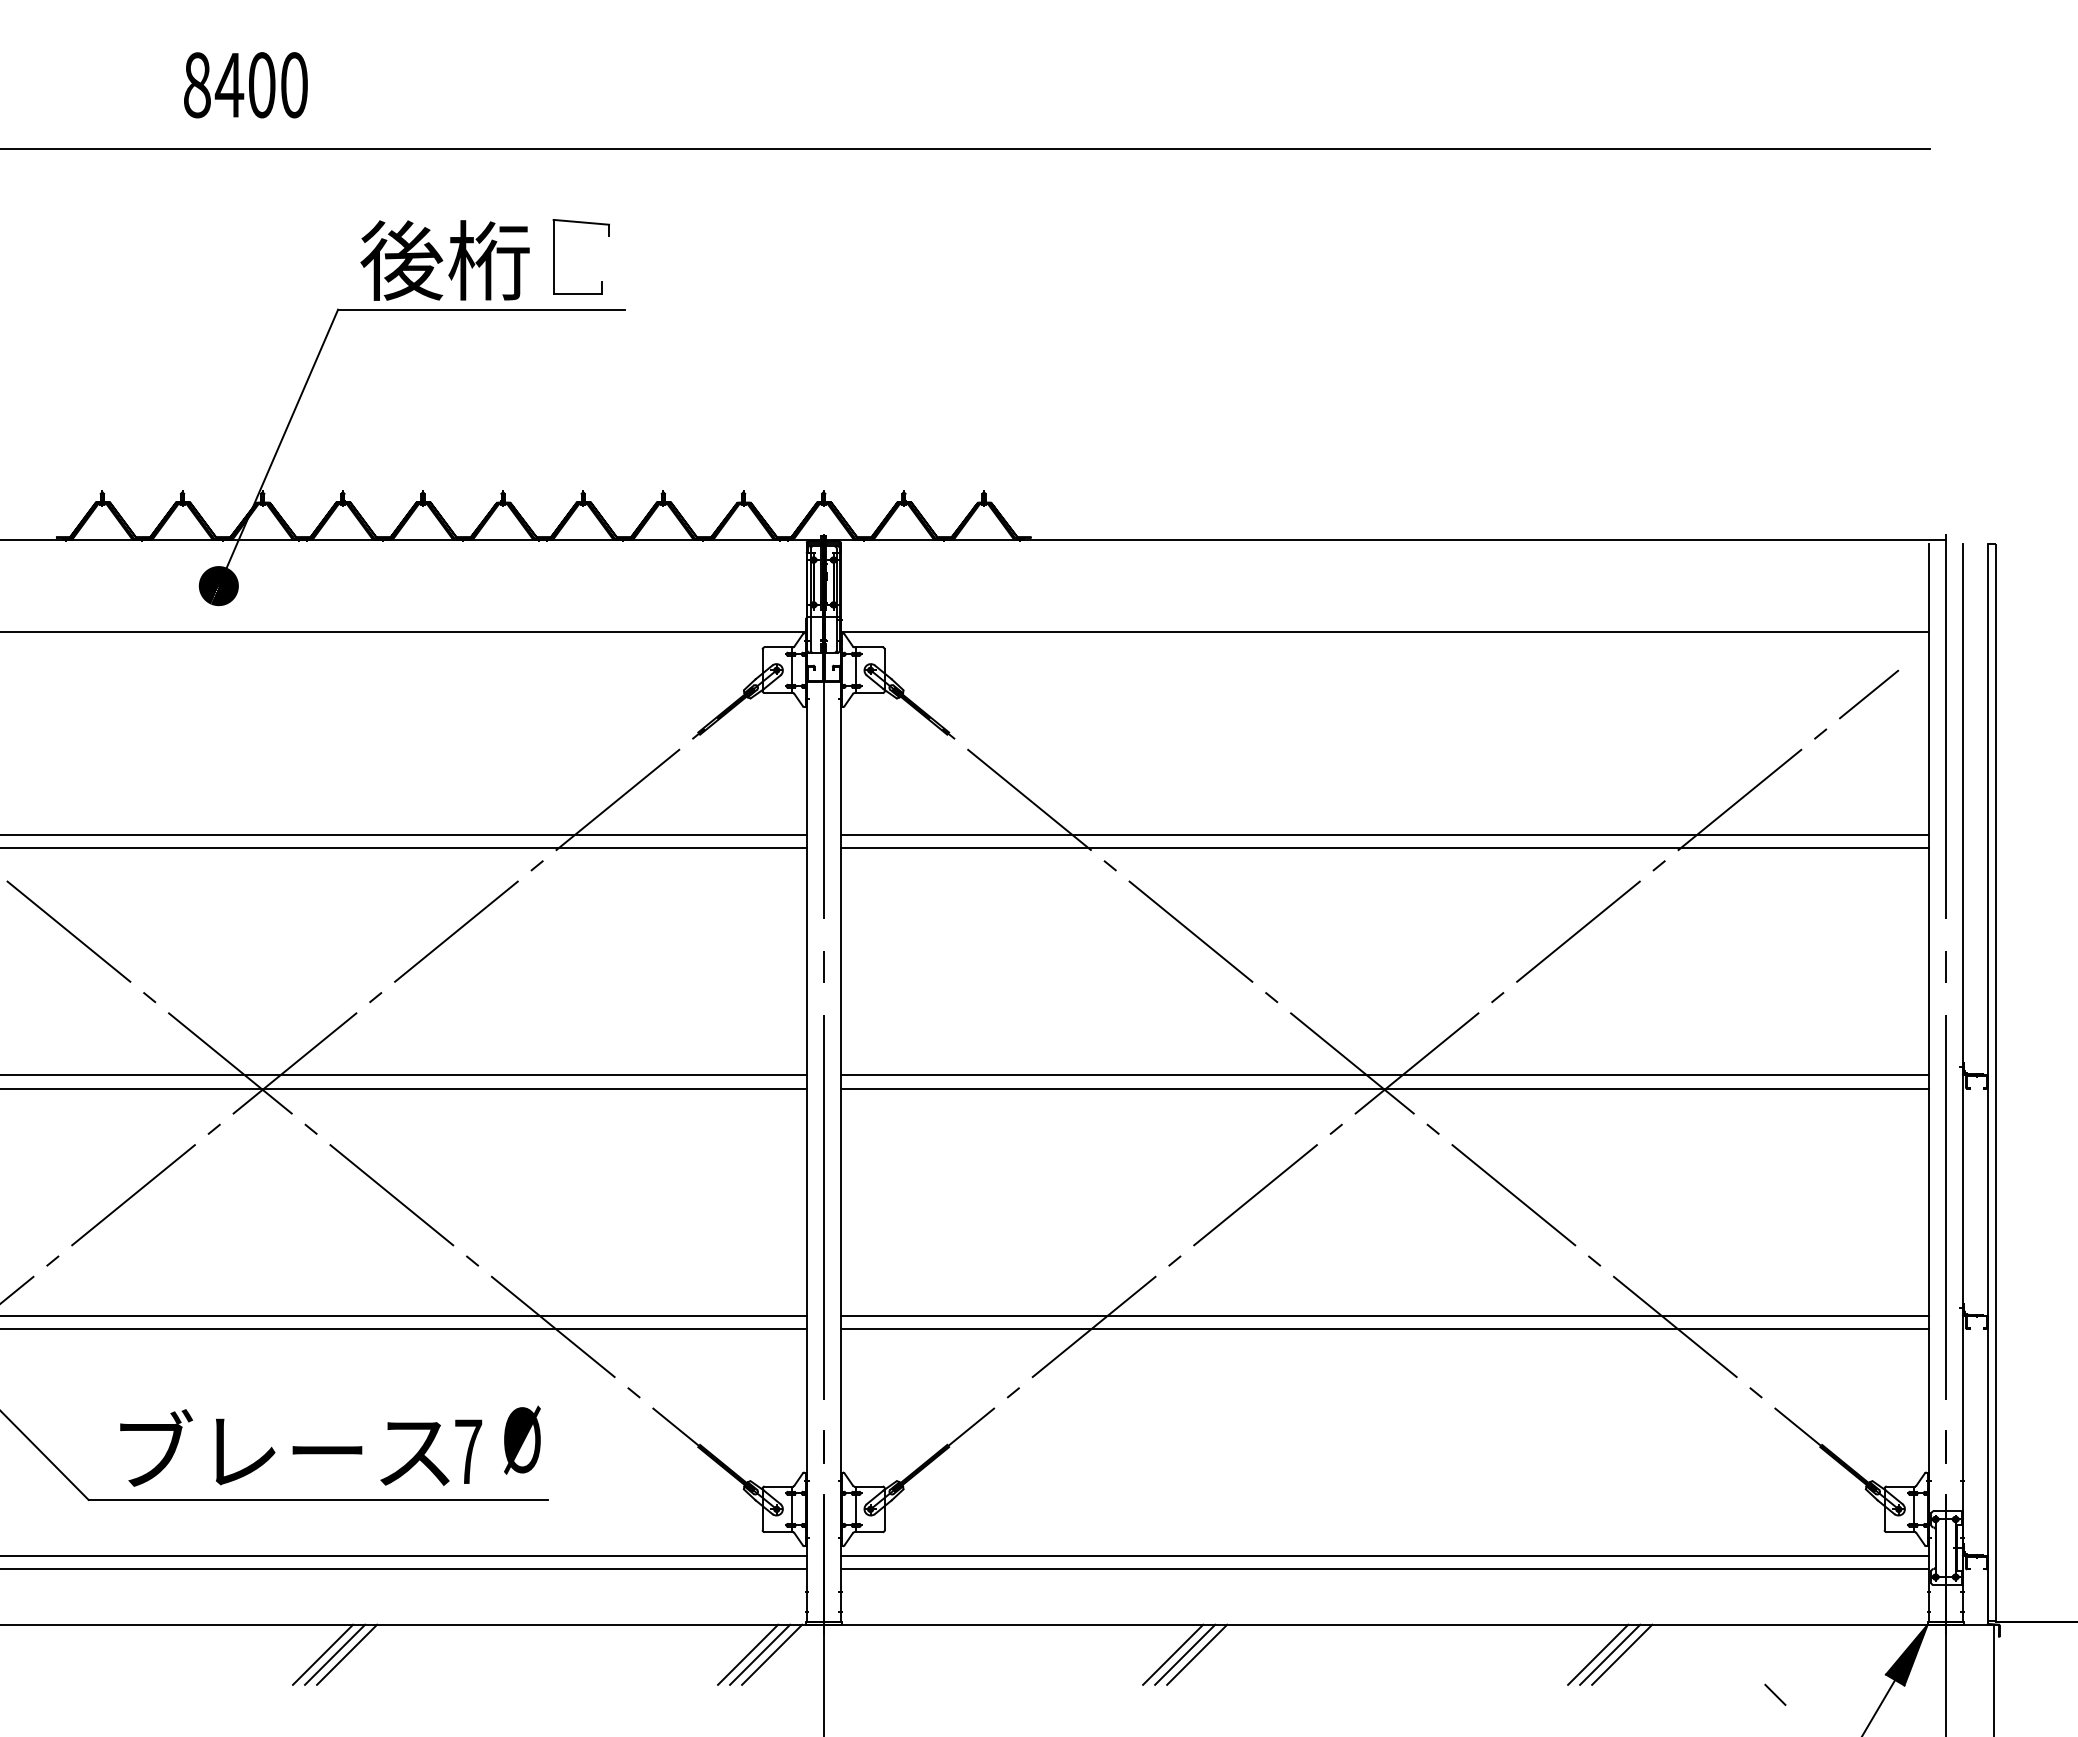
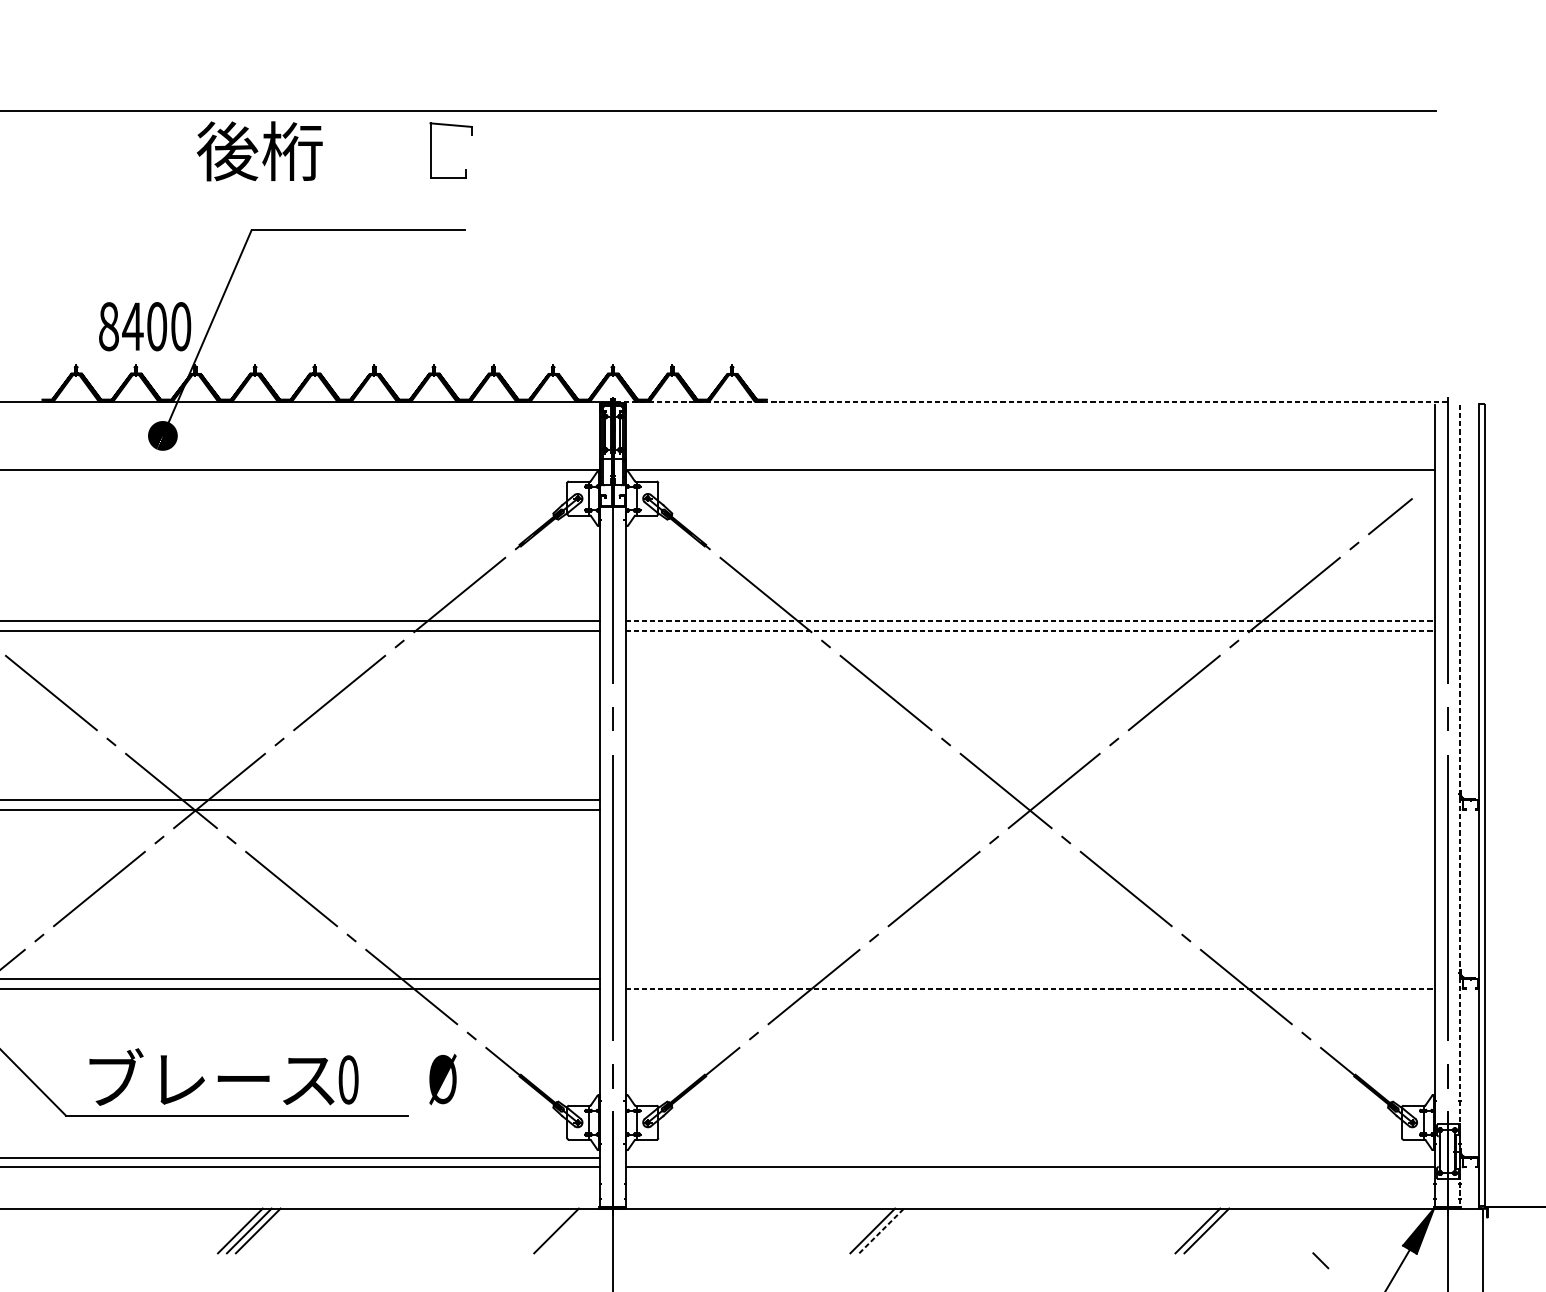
text: (245, 85) -> (144, 326), moved
part: (554, 256) -> (431, 150), moved
text: (444, 260) -> (259, 151), moved
line: (1384, 540) -> (1030, 402), solid -> dashed
line: (1384, 834) -> (1030, 620), solid -> dashed
line: (1384, 848) -> (1030, 631), solid -> dashed
line: (1384, 1075) -> (1030, 799), removed
line: (1962, 1083) -> (1459, 805), solid -> dashed
line: (1384, 1088) -> (1030, 809), removed
line: (1384, 1315) -> (1030, 978), removed
line: (1384, 1329) -> (1030, 988), solid -> dashed
text: (522, 1439) -> (443, 1078), moved
text: (468, 1451) -> (348, 1079), 7 -> 0
line: (1384, 1556) -> (1030, 1157), removed
line: (760, 1654) -> (565, 1230), removed
line: (772, 1654) -> (574, 1230), removed
line: (1185, 1654) -> (881, 1230), solid -> dashed
line: (1197, 1654) -> (890, 1230), removed
line: (1598, 1654) -> (1189, 1230), removed

